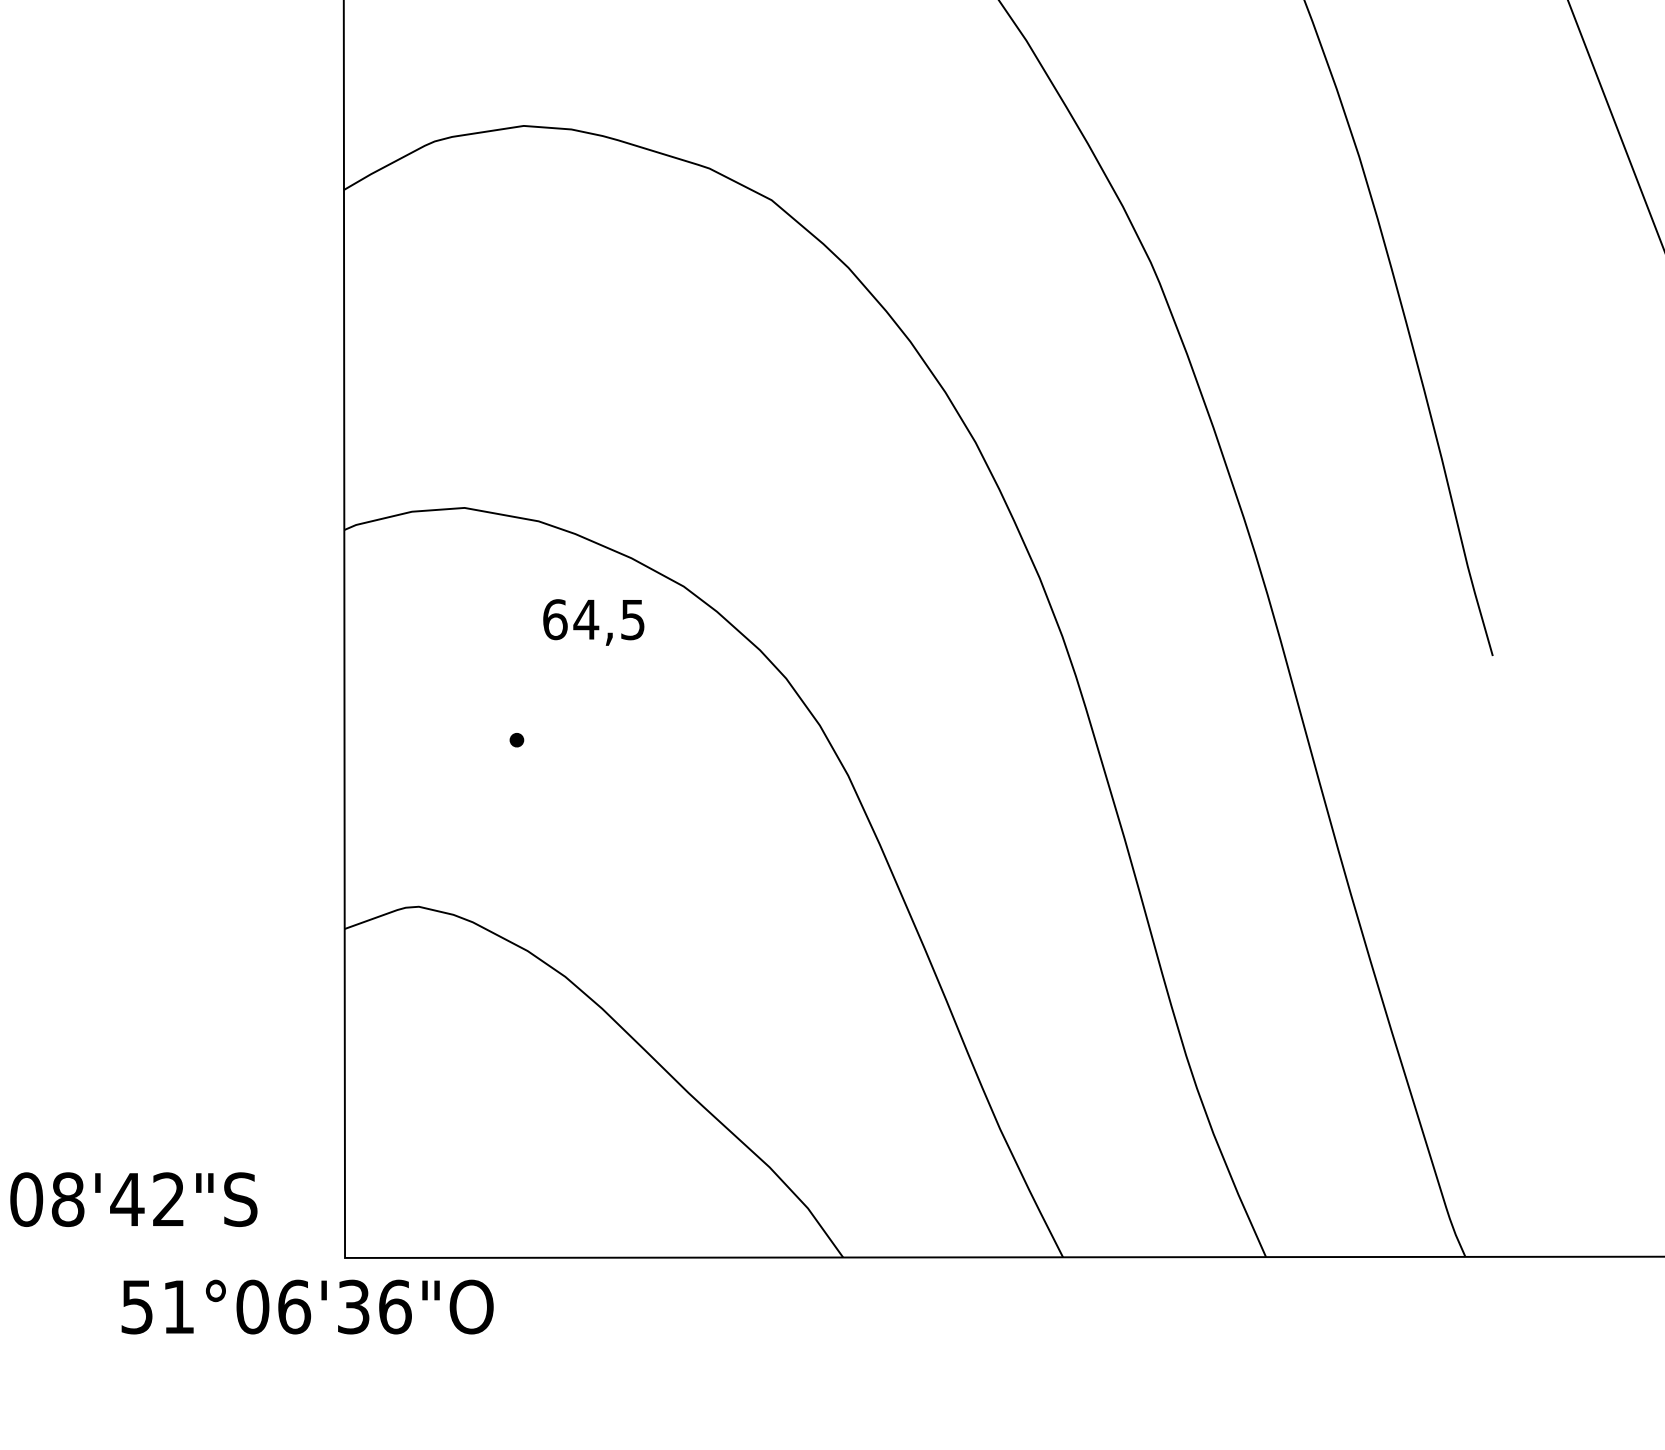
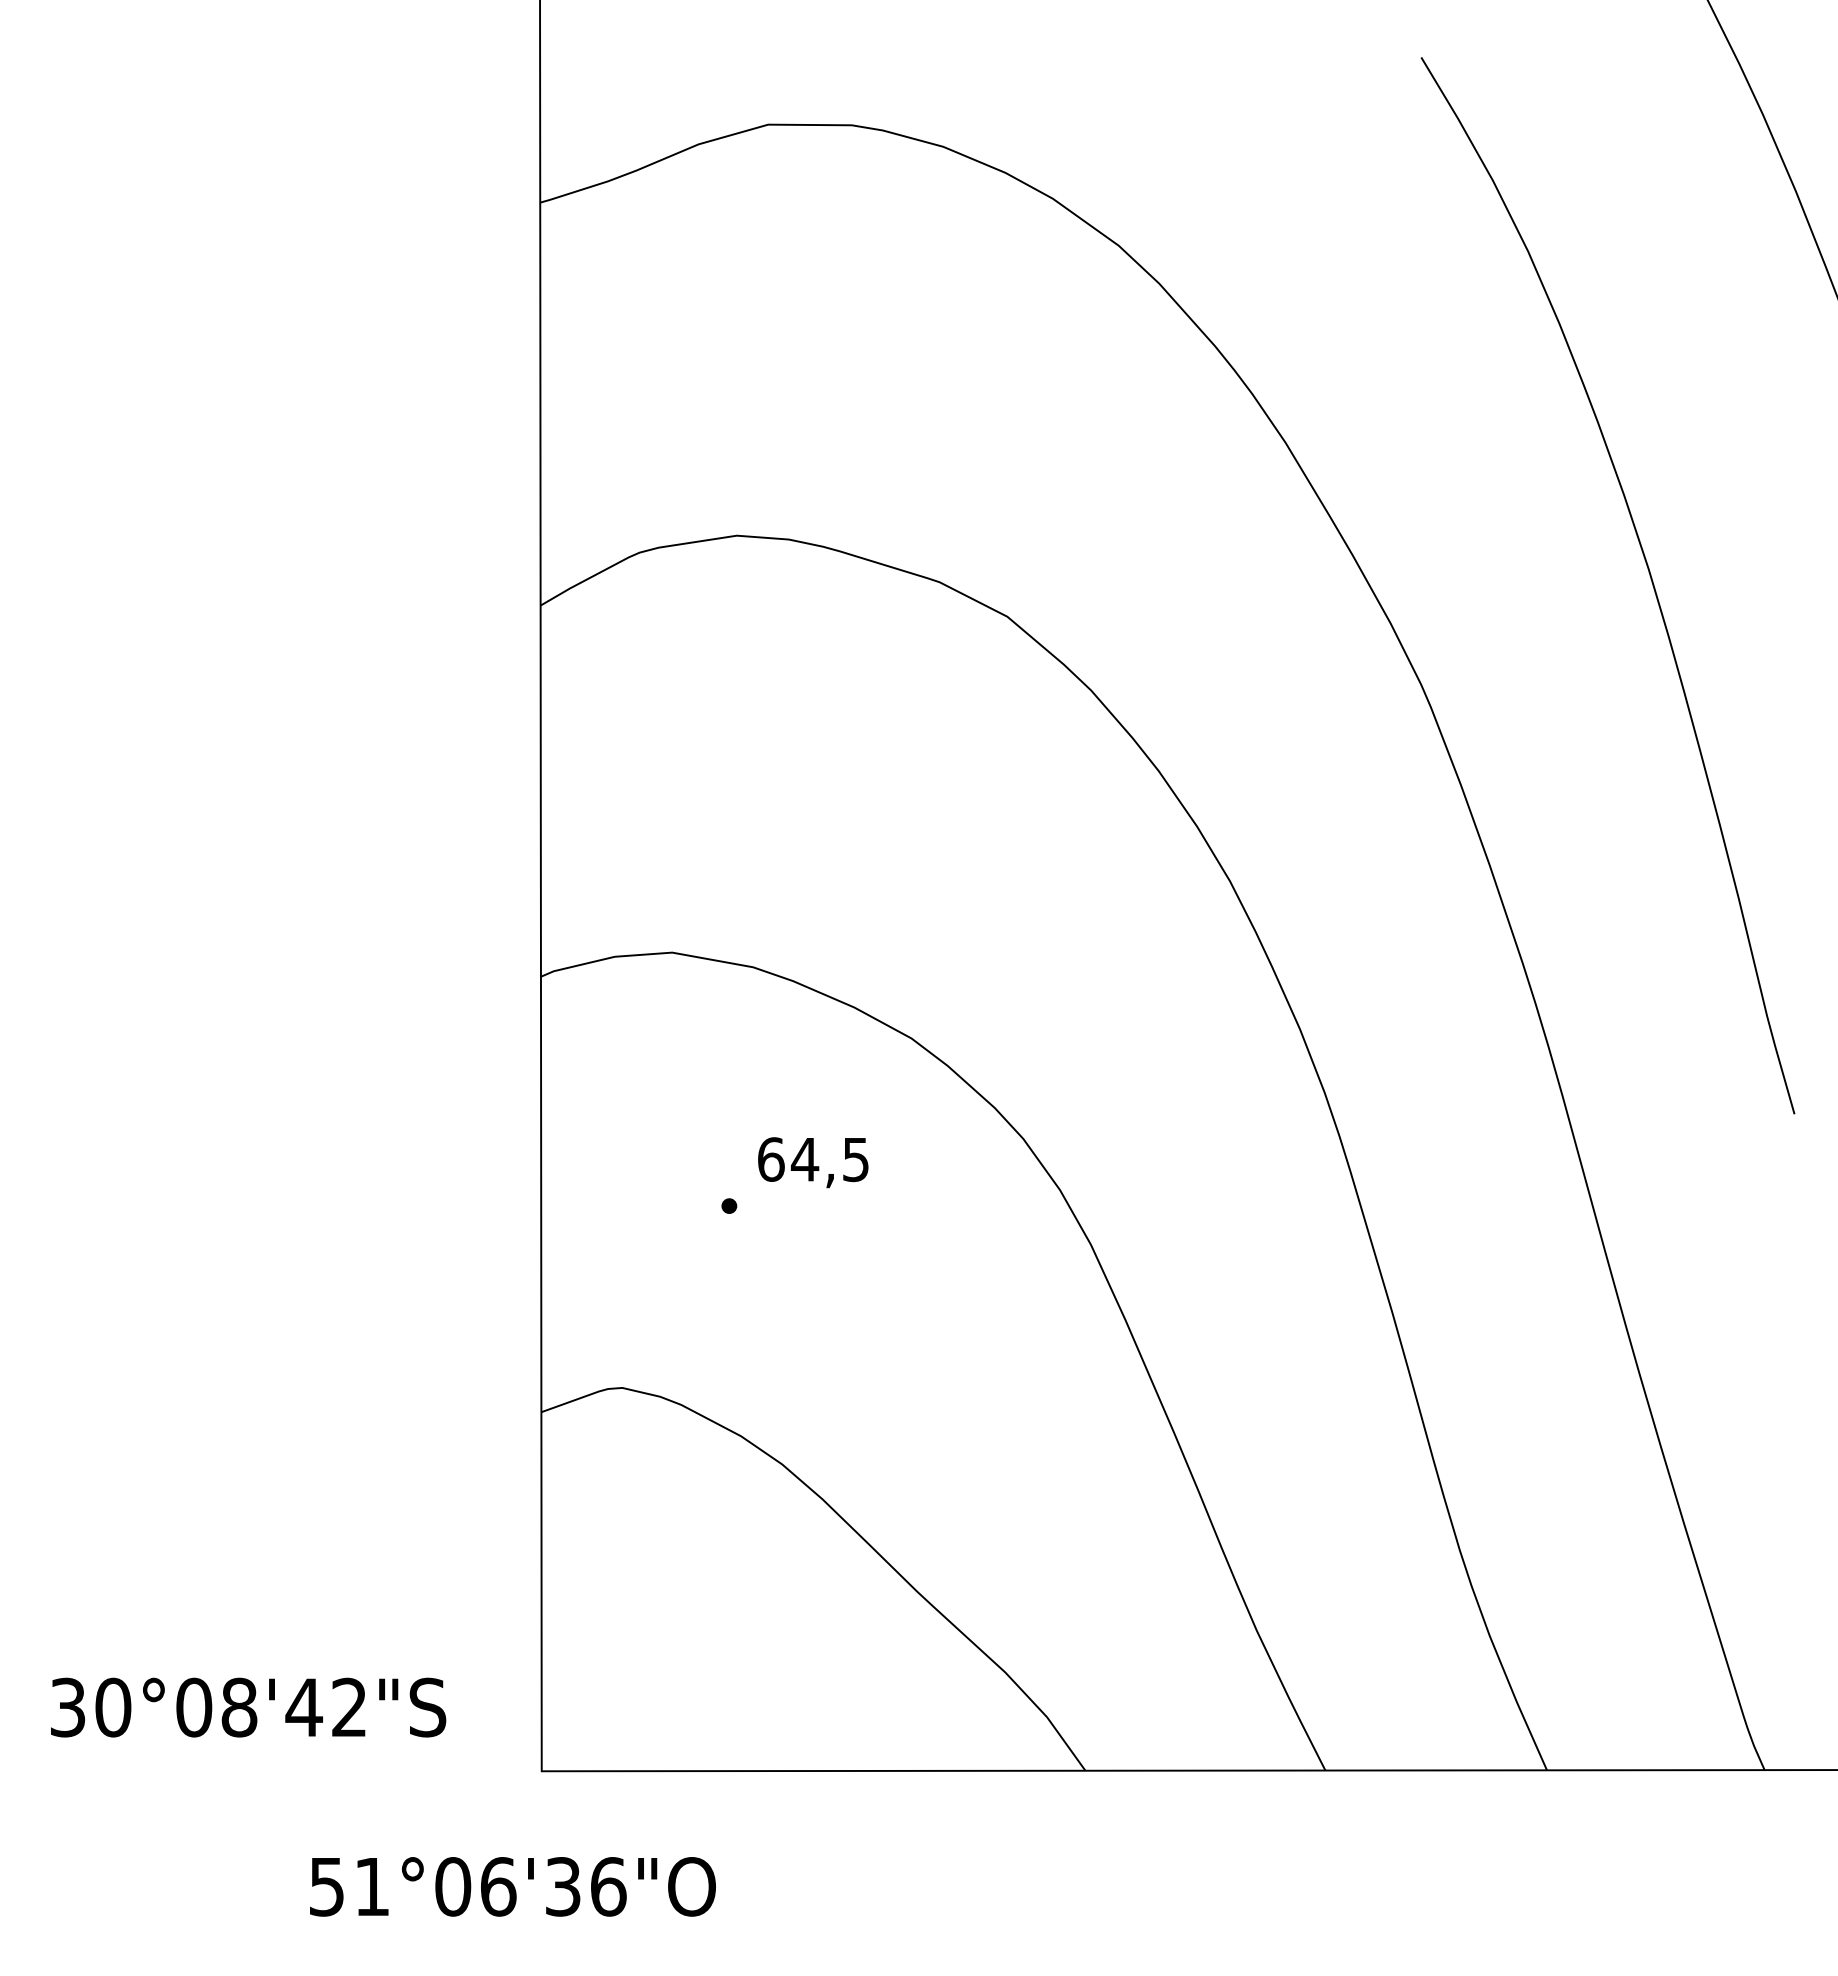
text: (594, 622) -> (813, 1162), moved
text: (307, 1306) -> (512, 1886), moved

